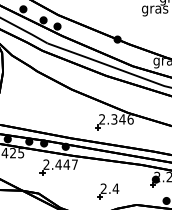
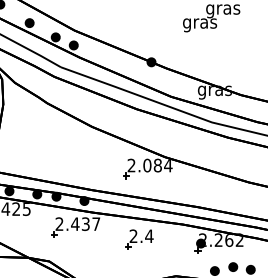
text: (122, 119) -> (157, 165), 2.346 -> 2.084
text: (66, 164) -> (85, 223), 2.447 -> 2.437
part: (108, 191) -> (139, 239), moved

